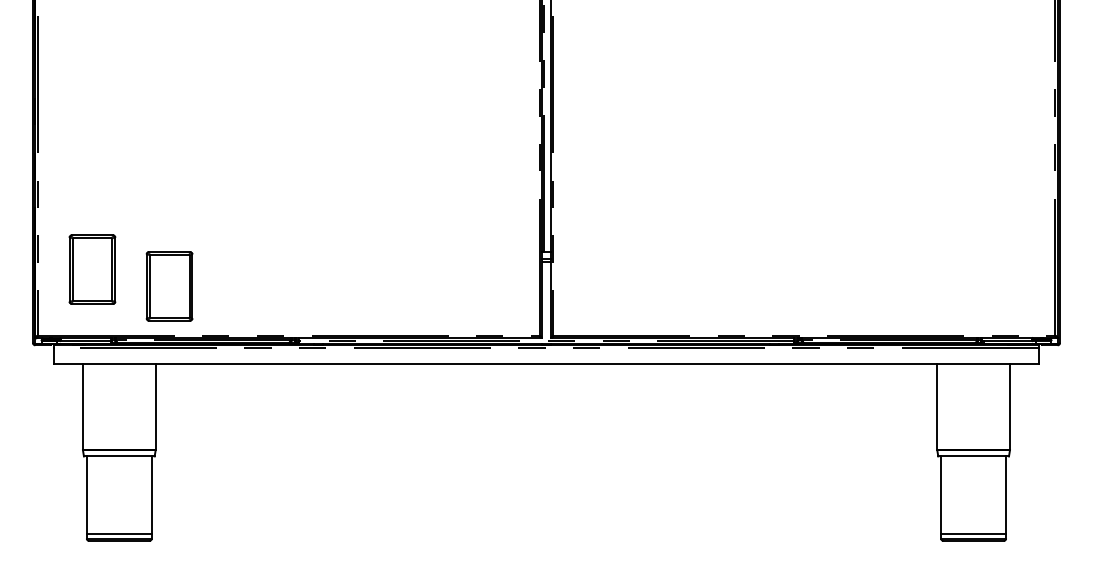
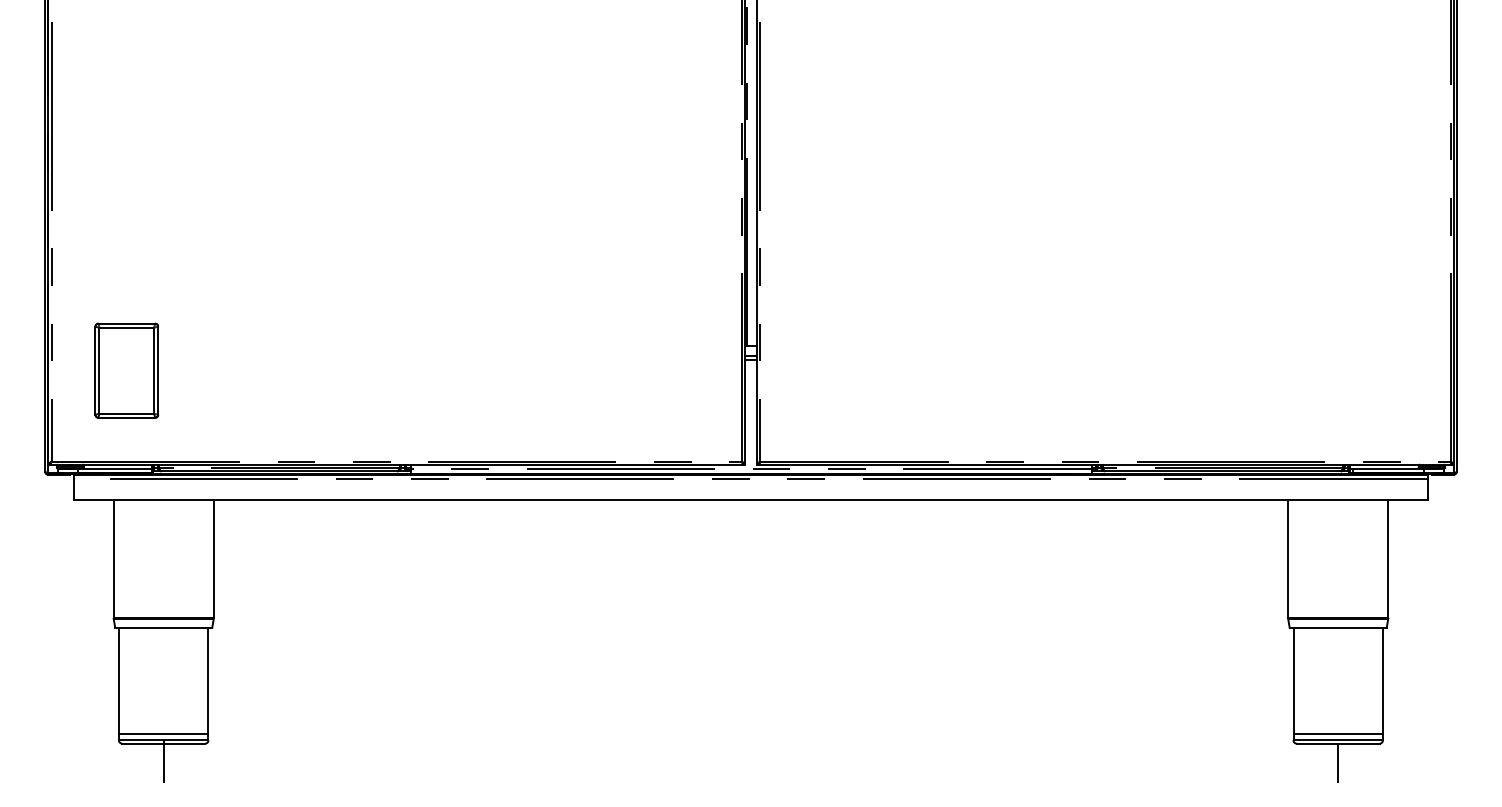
part: (169, 286) -> (232, 393), removed
line: (119, 553) -> (163, 761), added
line: (973, 554) -> (1338, 762), added

